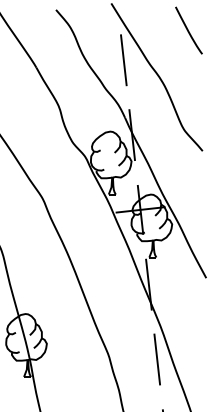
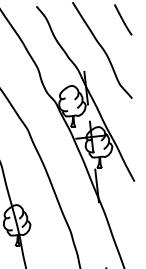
line: (123, 60) -> (80, 39), removed
line: (157, 359) -> (102, 234), removed

